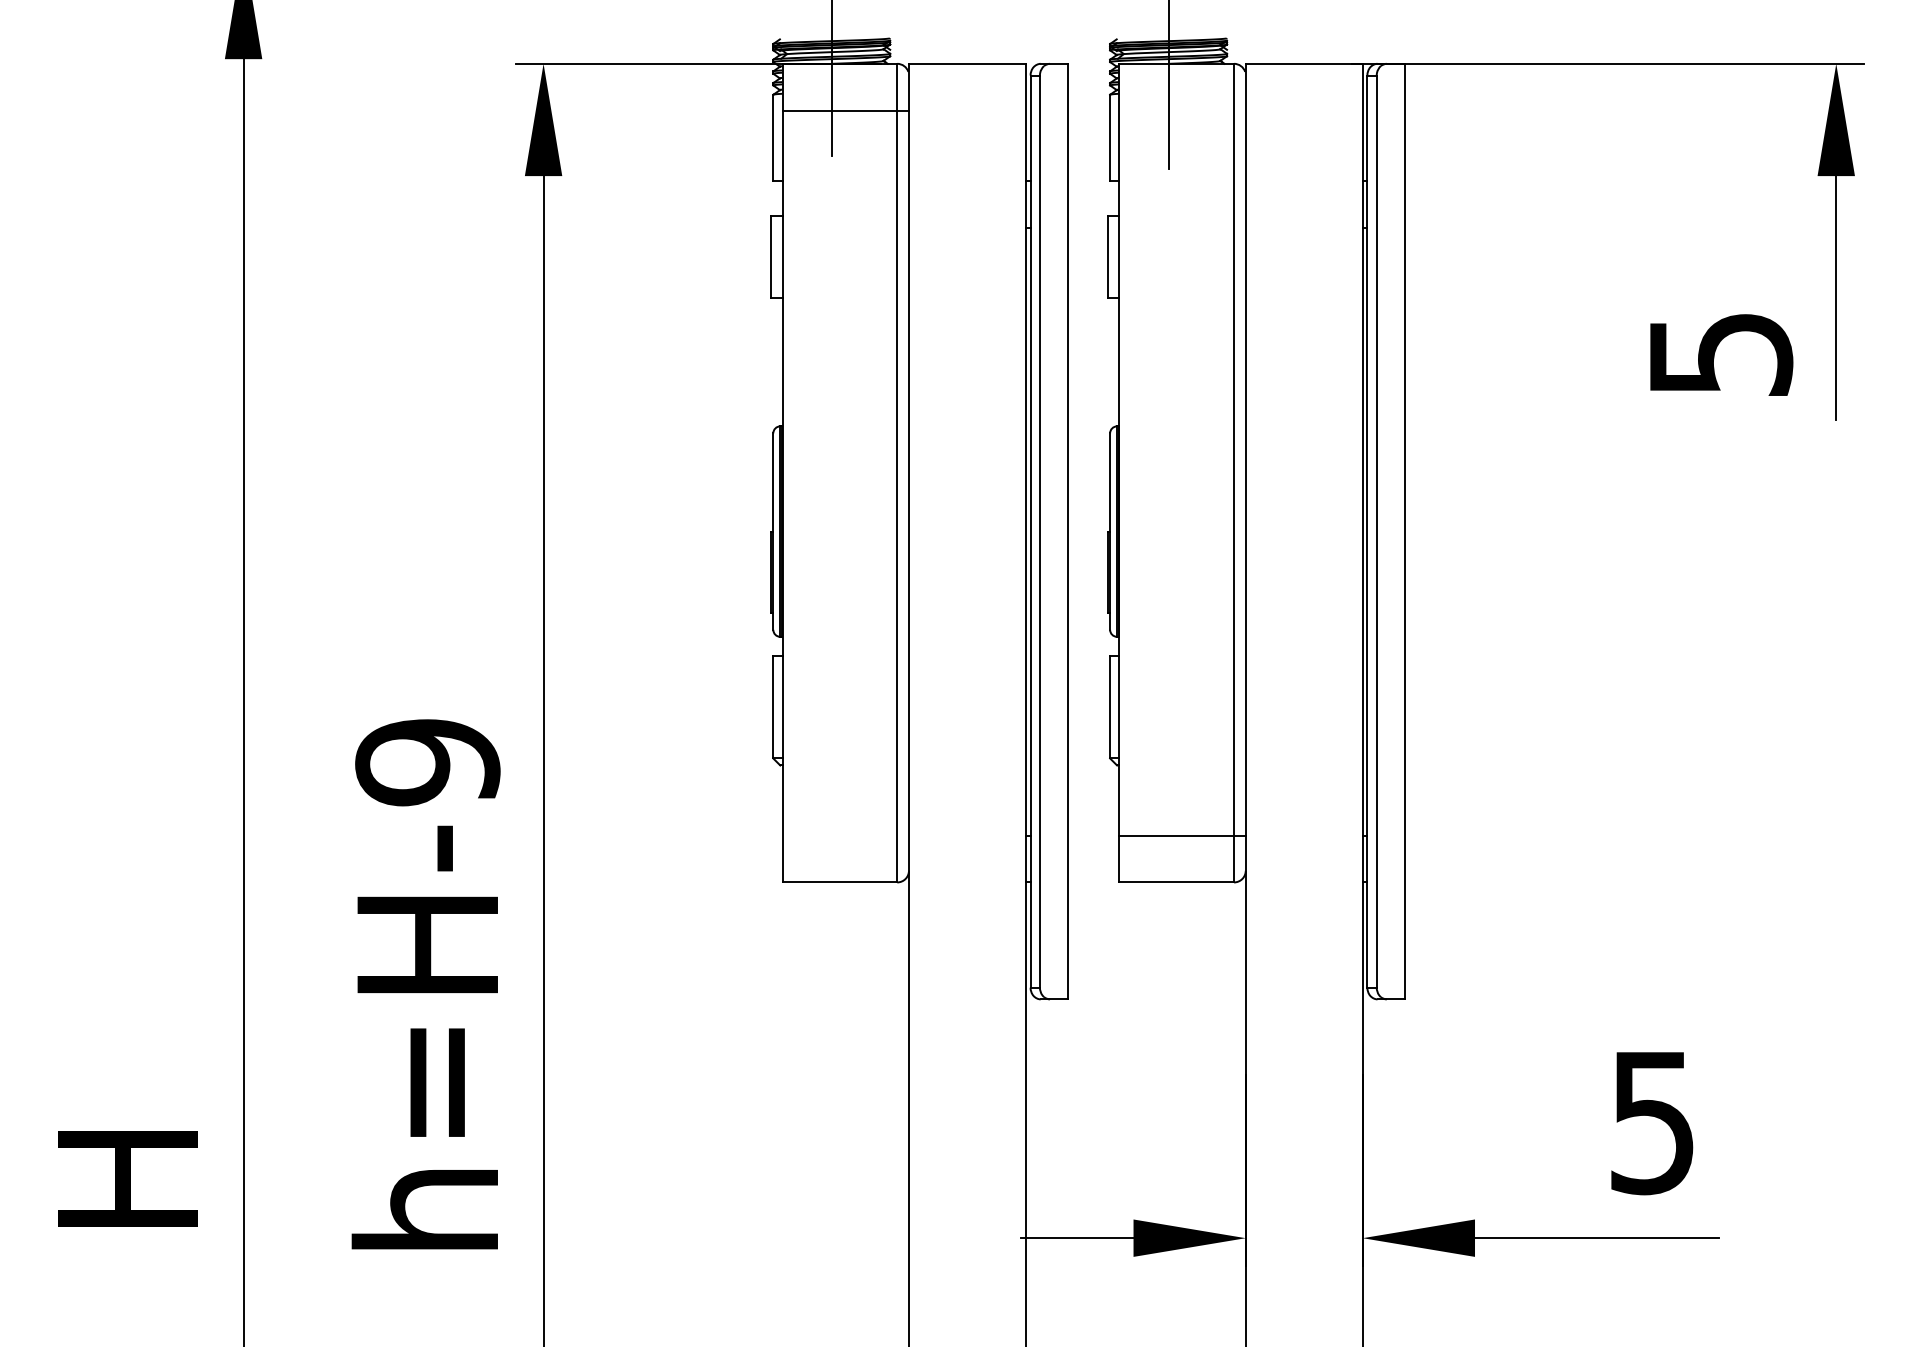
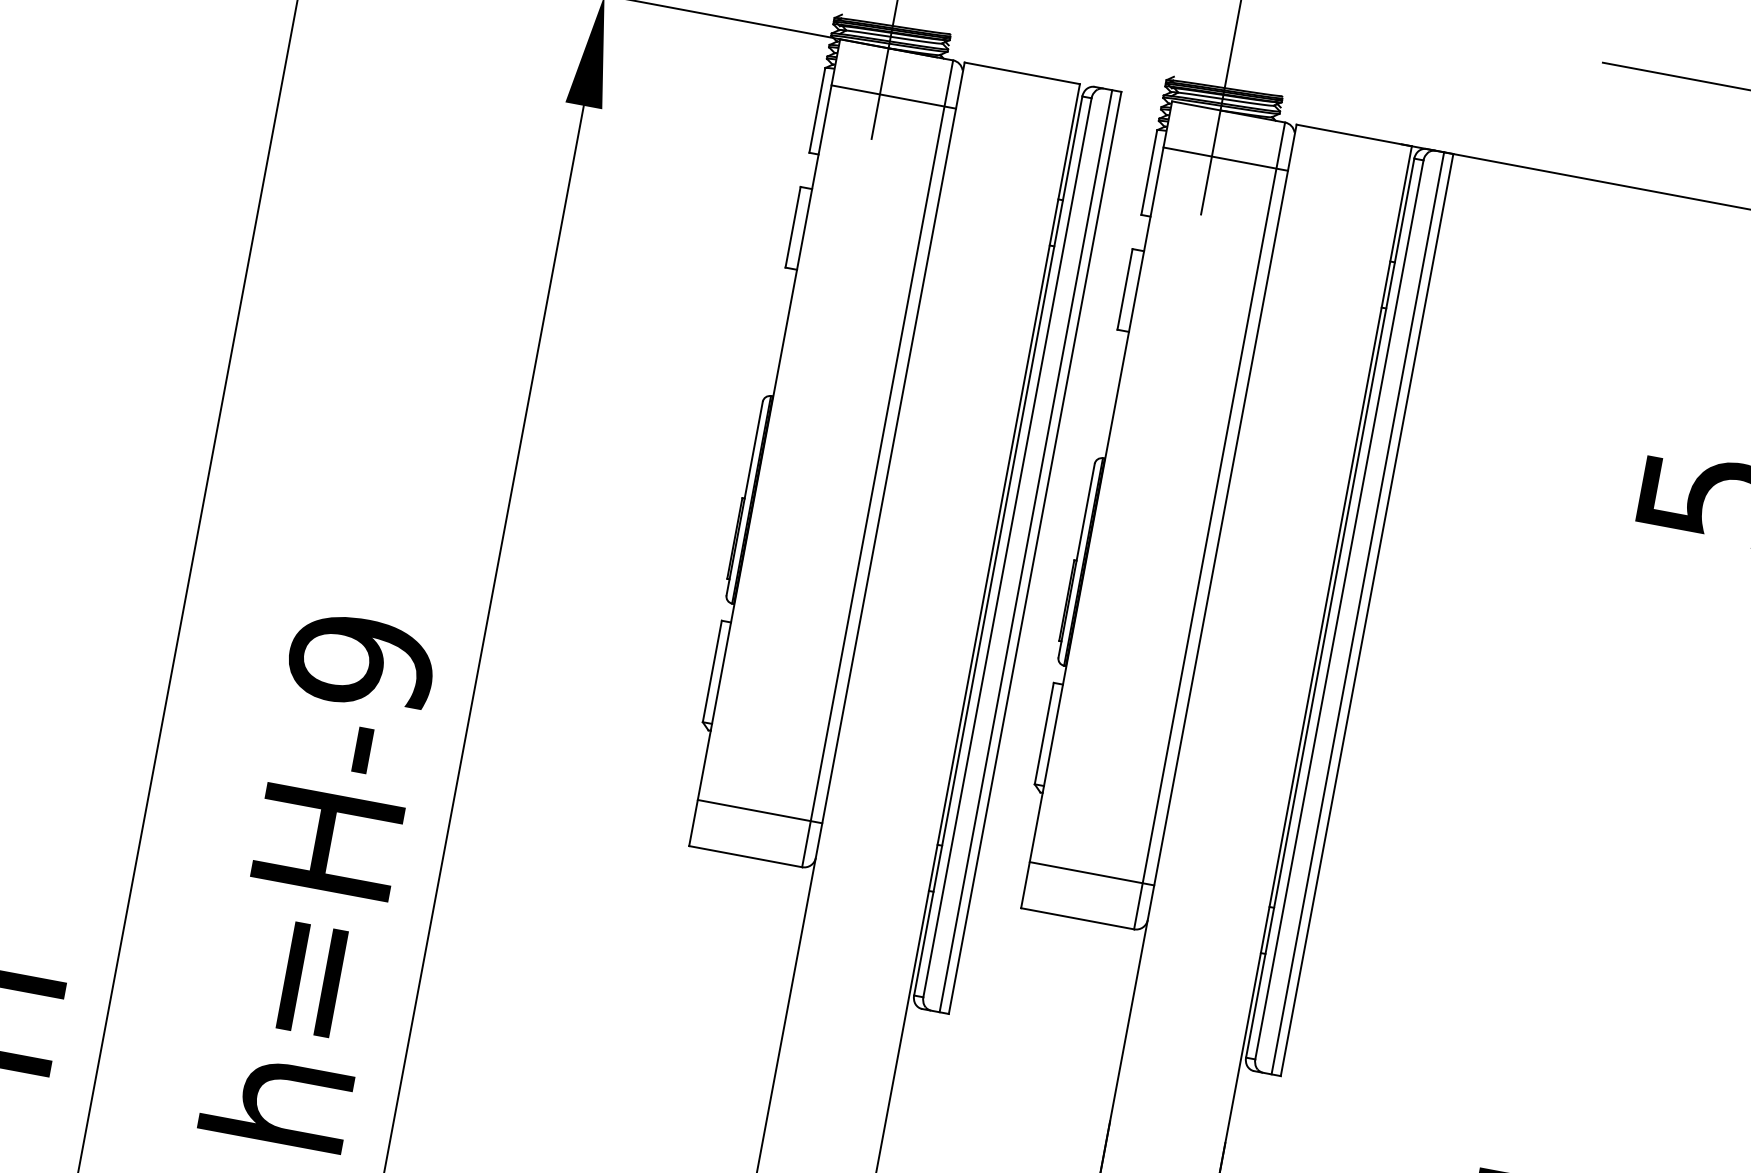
line: (1182, 110) -> (1225, 159), added
line: (1058, 531) -> (1025, 551), added
line: (1395, 531) -> (1357, 613), added
line: (845, 835) -> (759, 811), added

